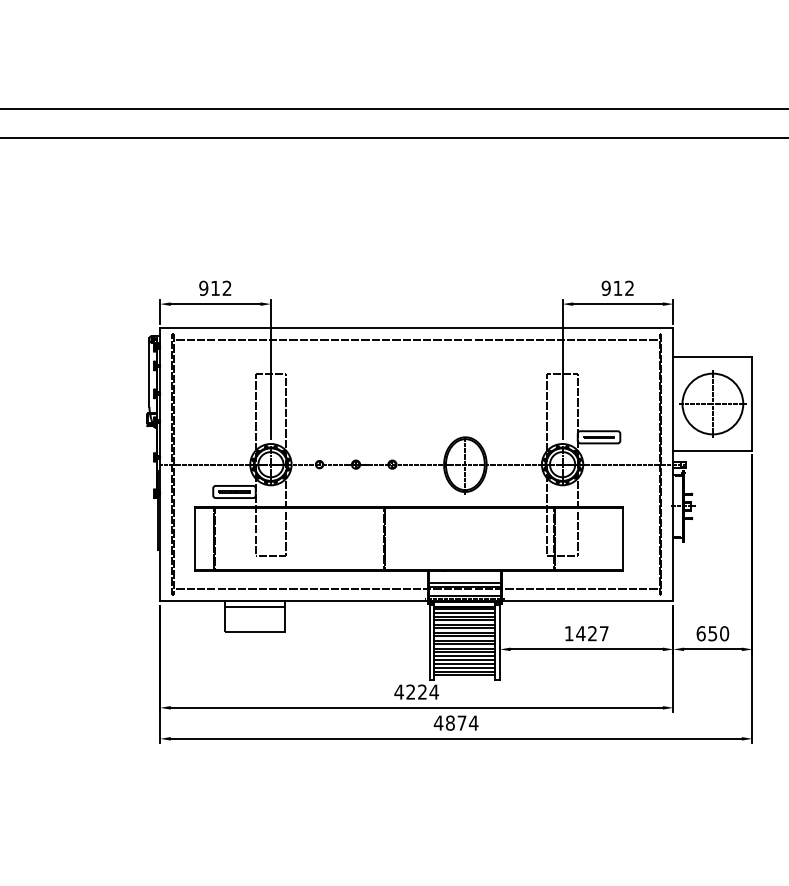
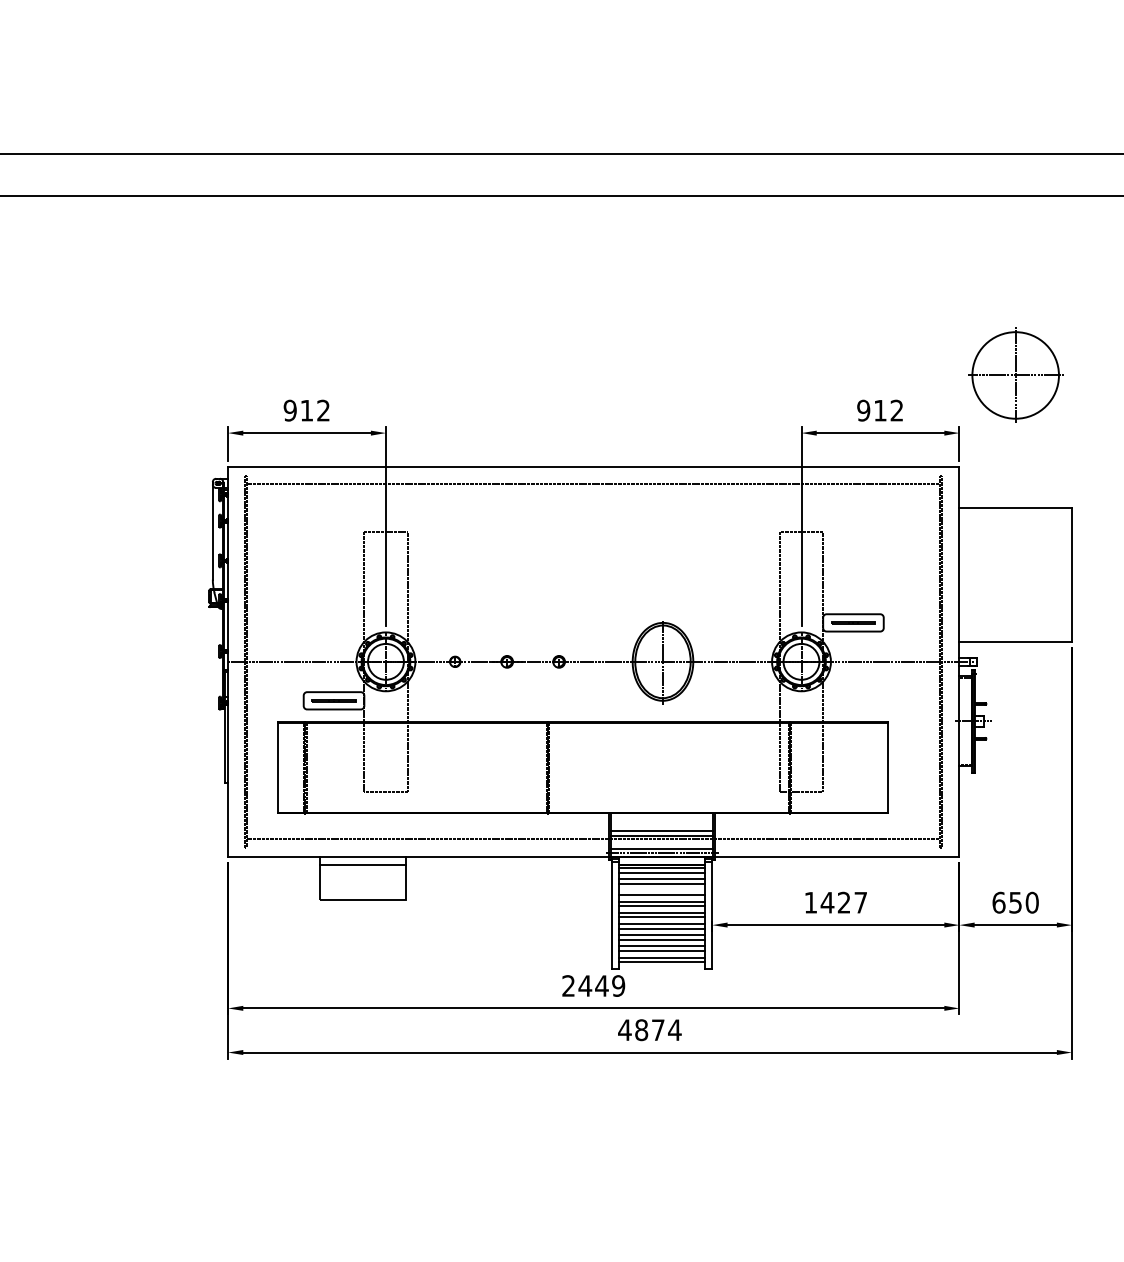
part: (712, 403) -> (1015, 374), moved
line: (464, 625) -> (661, 890), removed
text: (416, 691) -> (593, 985), 4224 -> 2449

